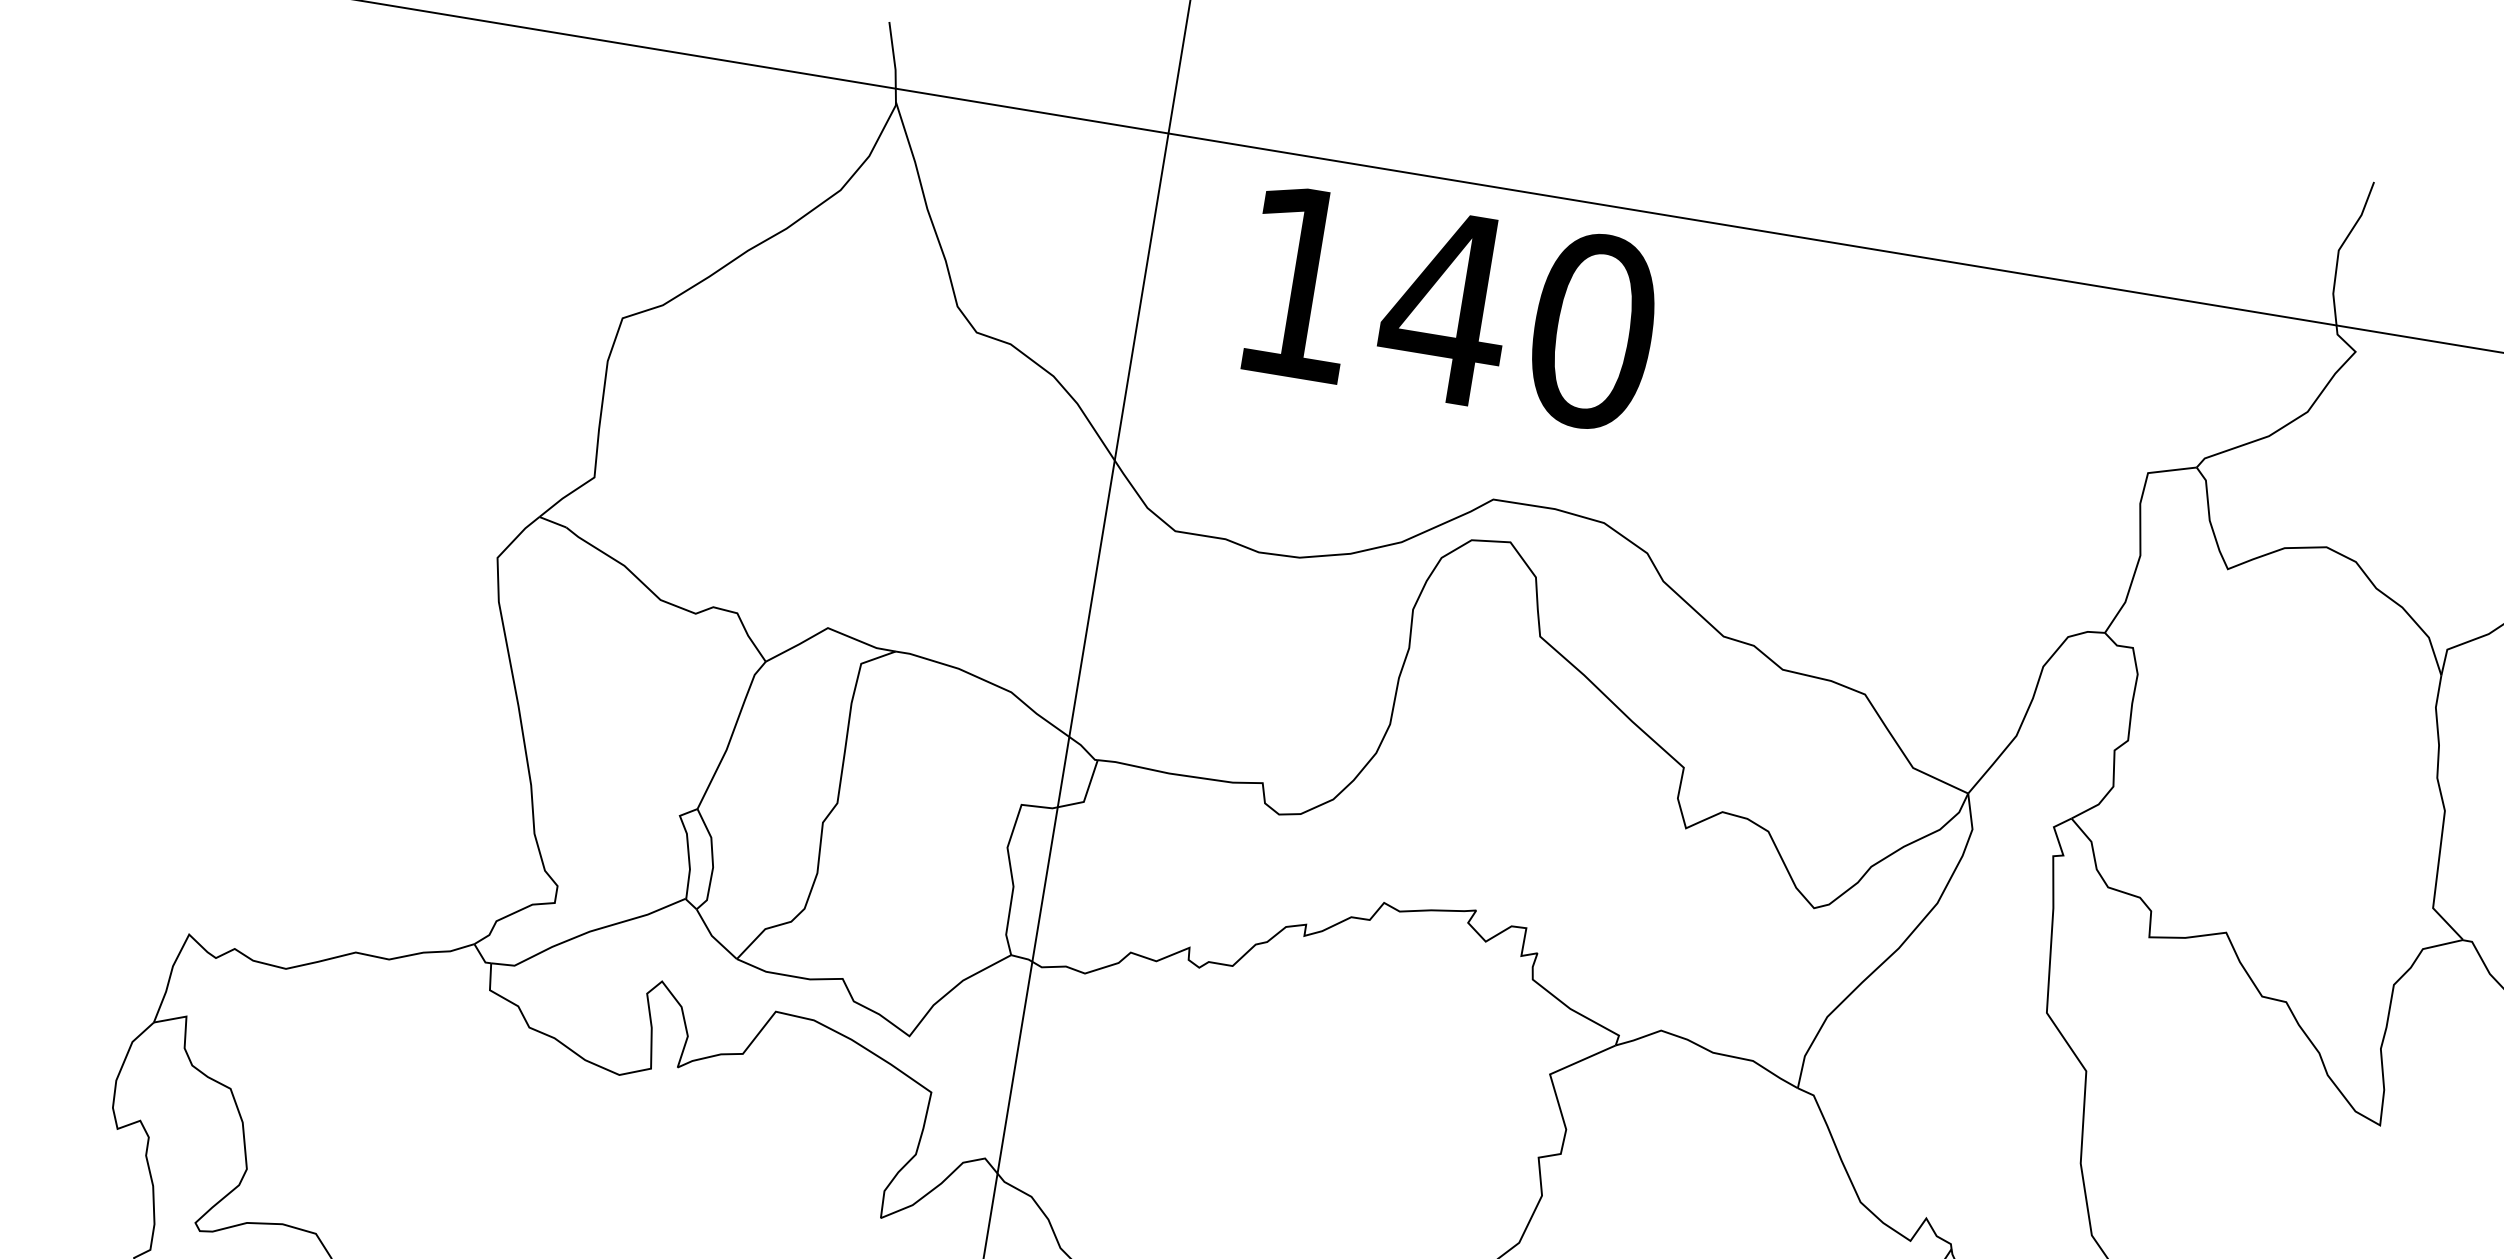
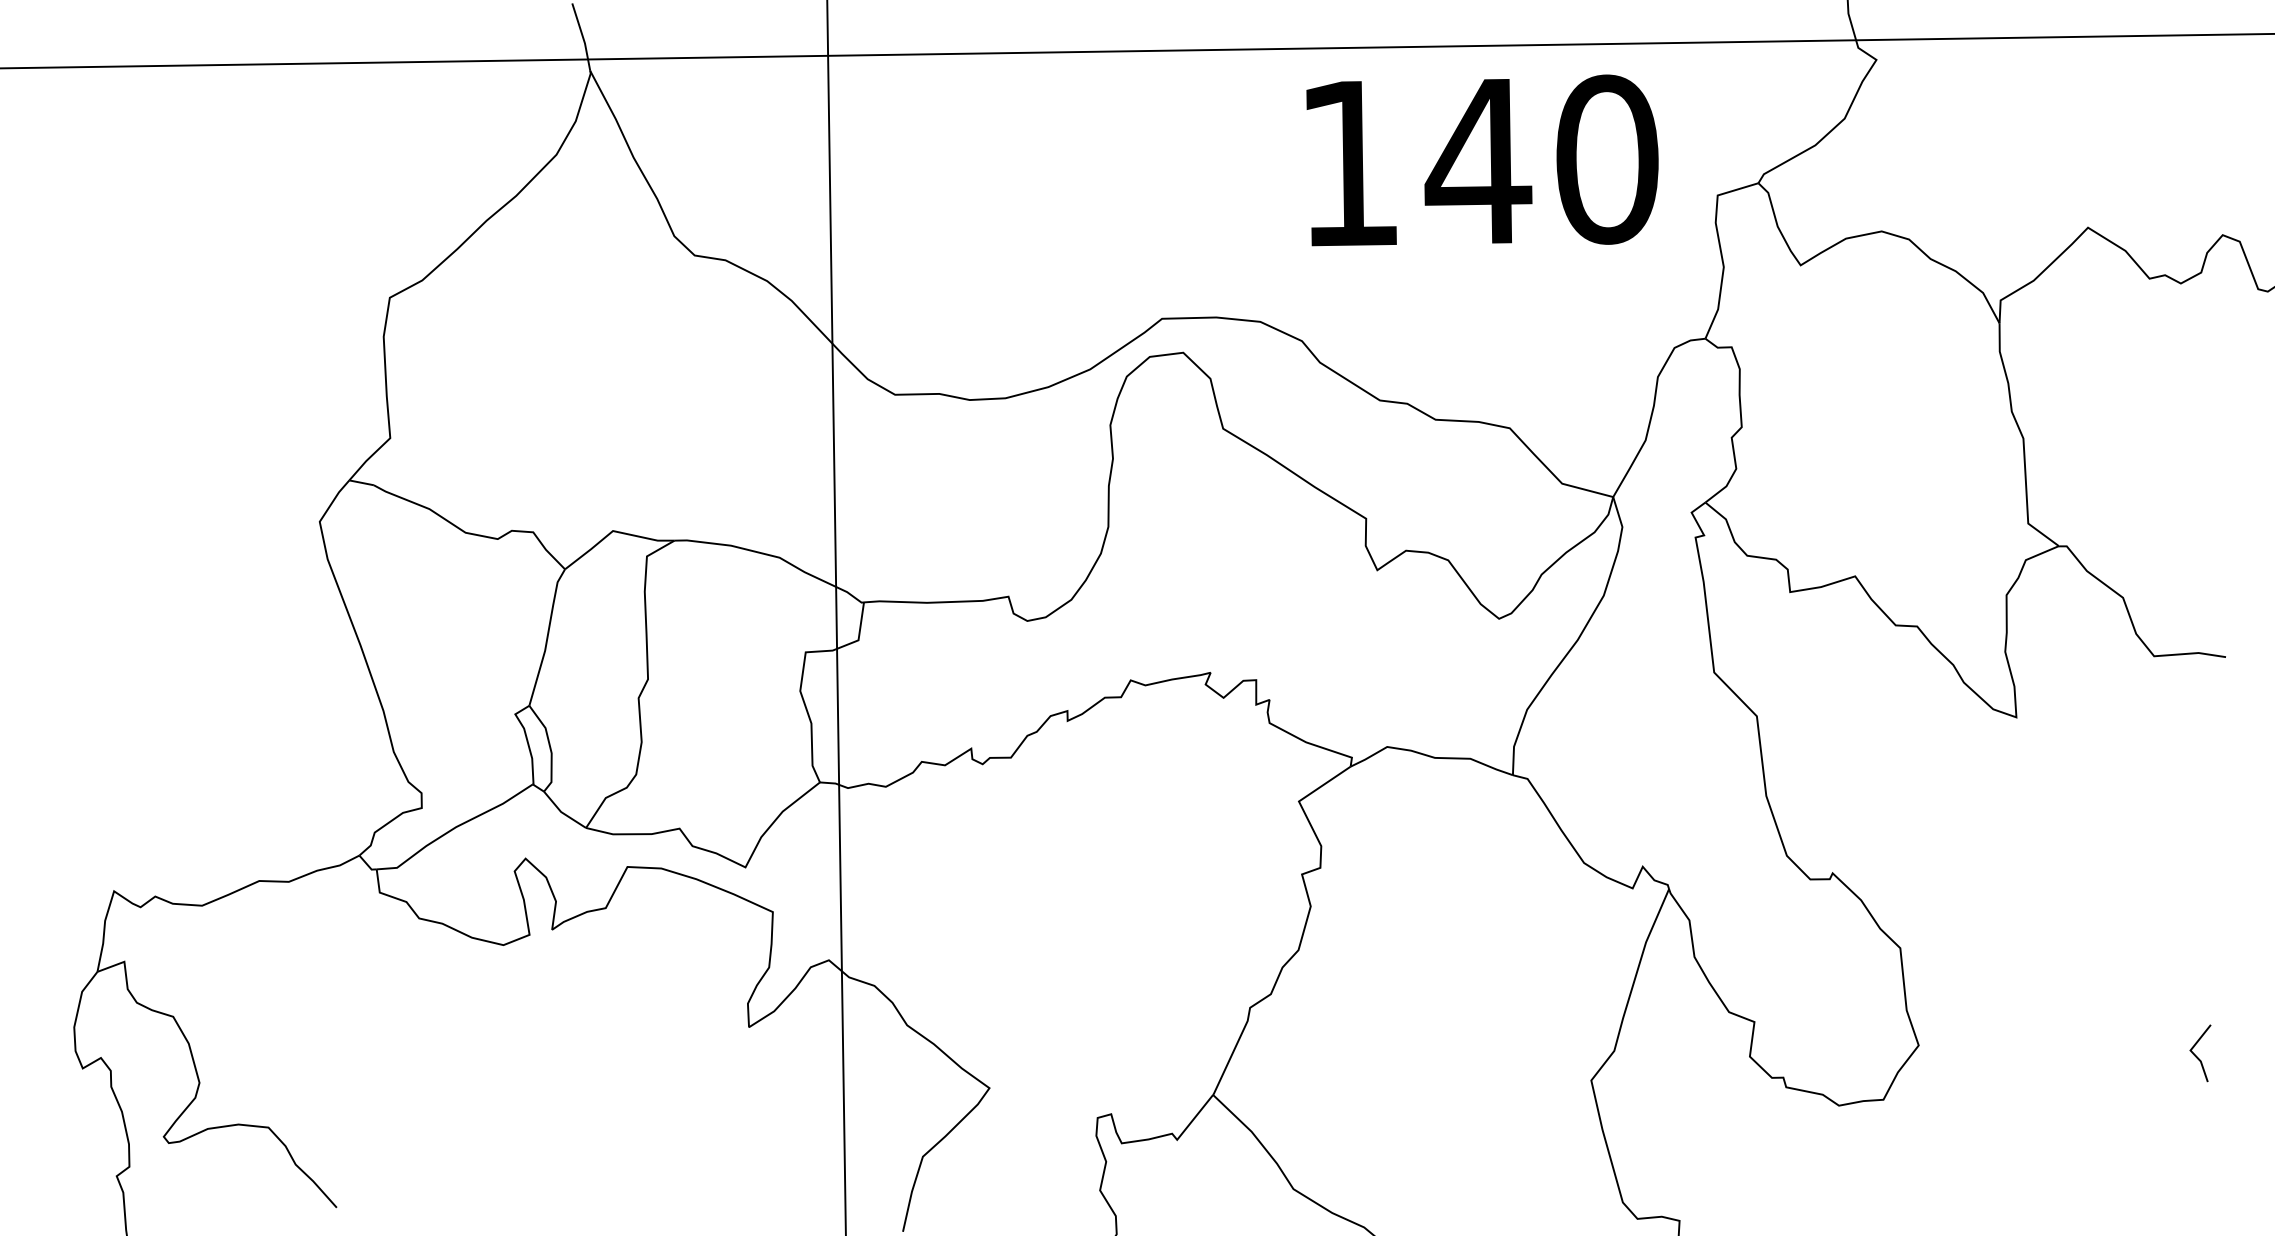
text: (1451, 306) -> (1482, 160), moved

